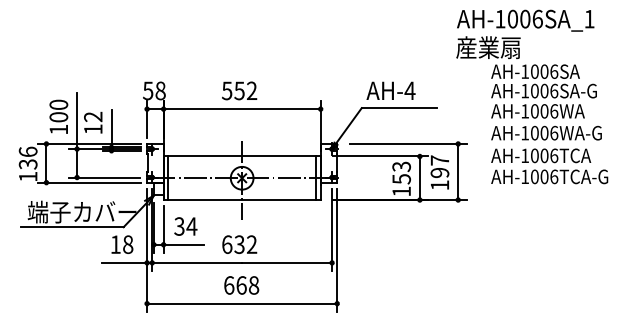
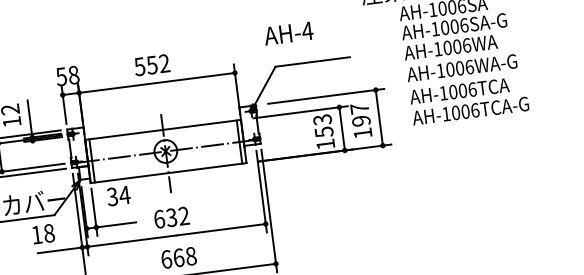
text: (390, 90) -> (288, 33), moved
text: (185, 226) -> (118, 196), moved
text: (122, 244) -> (43, 233), moved

